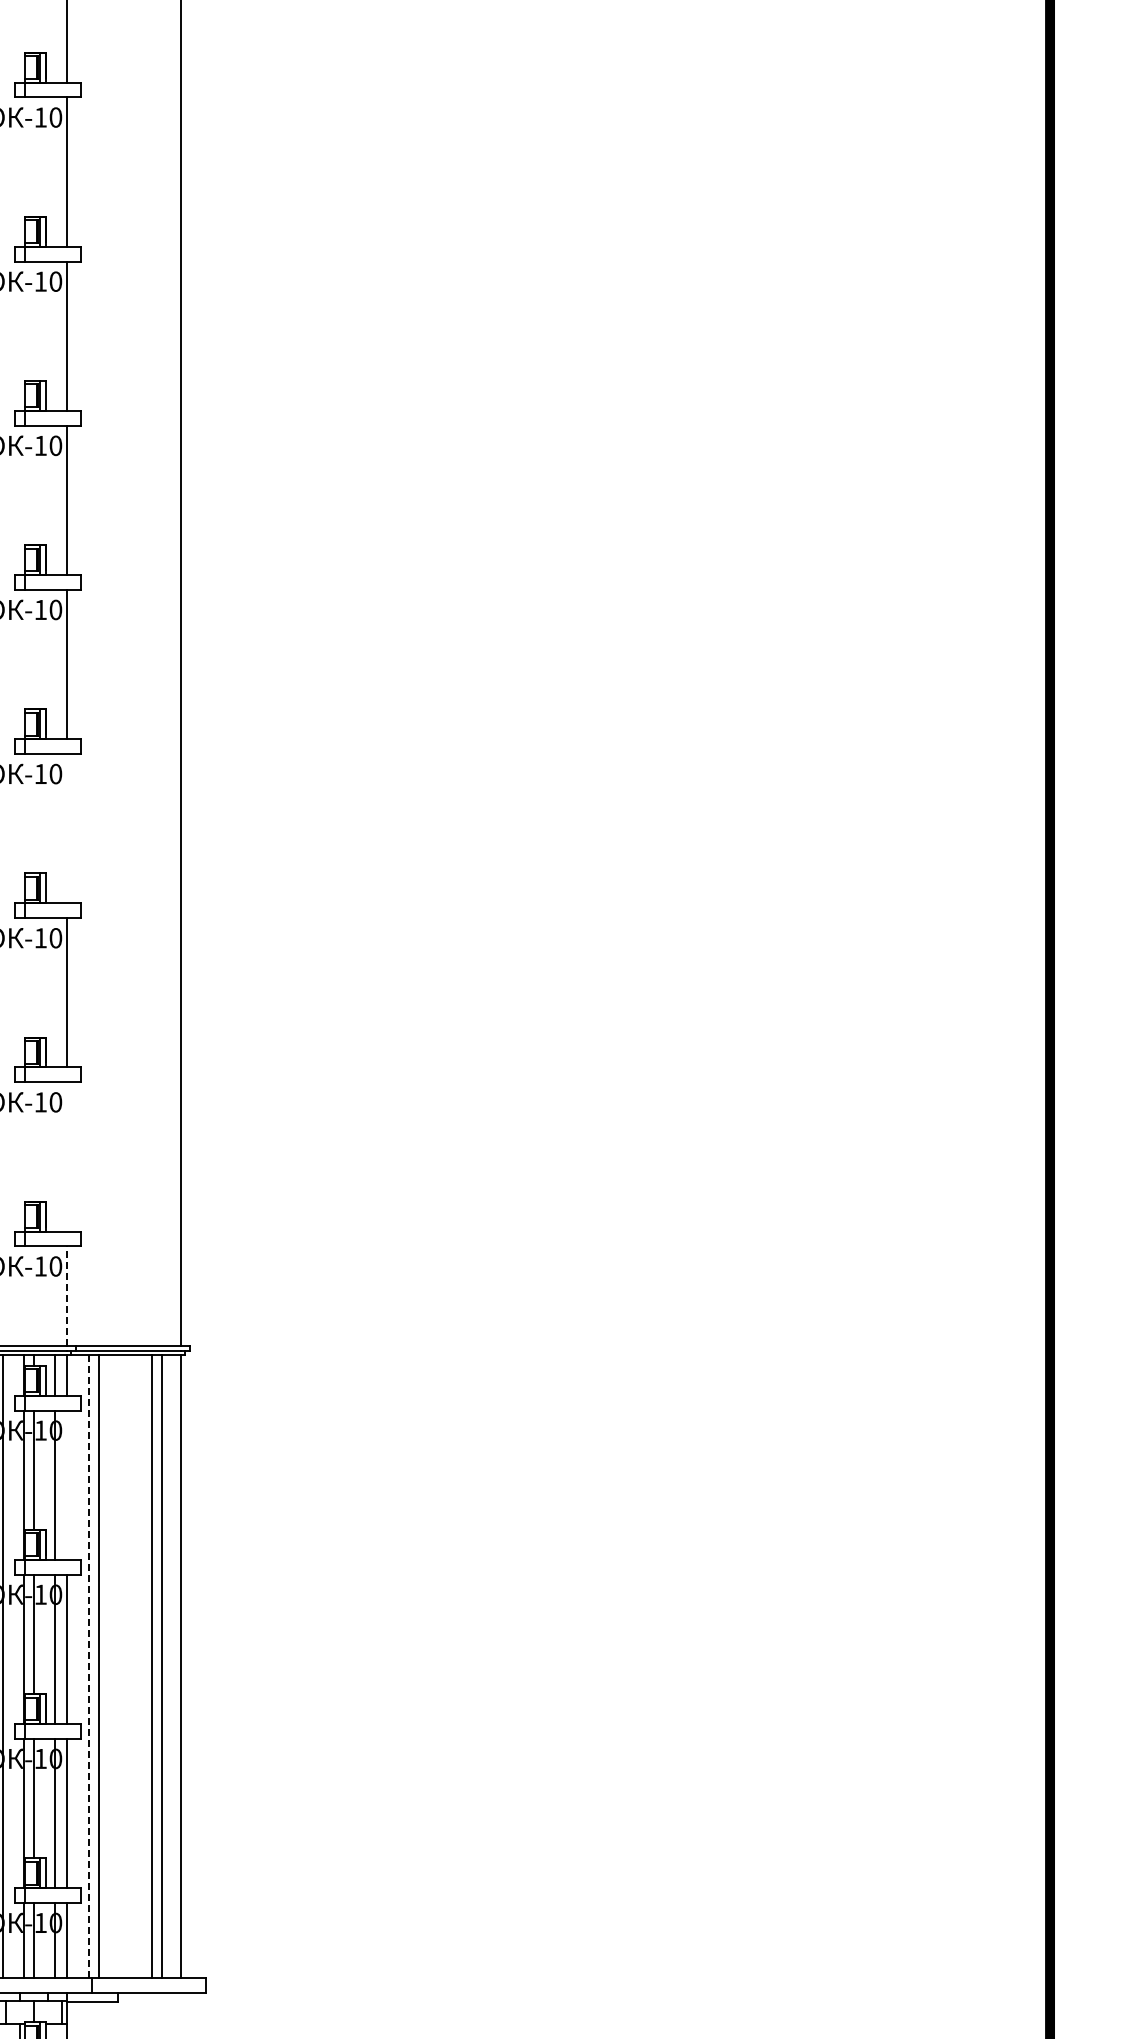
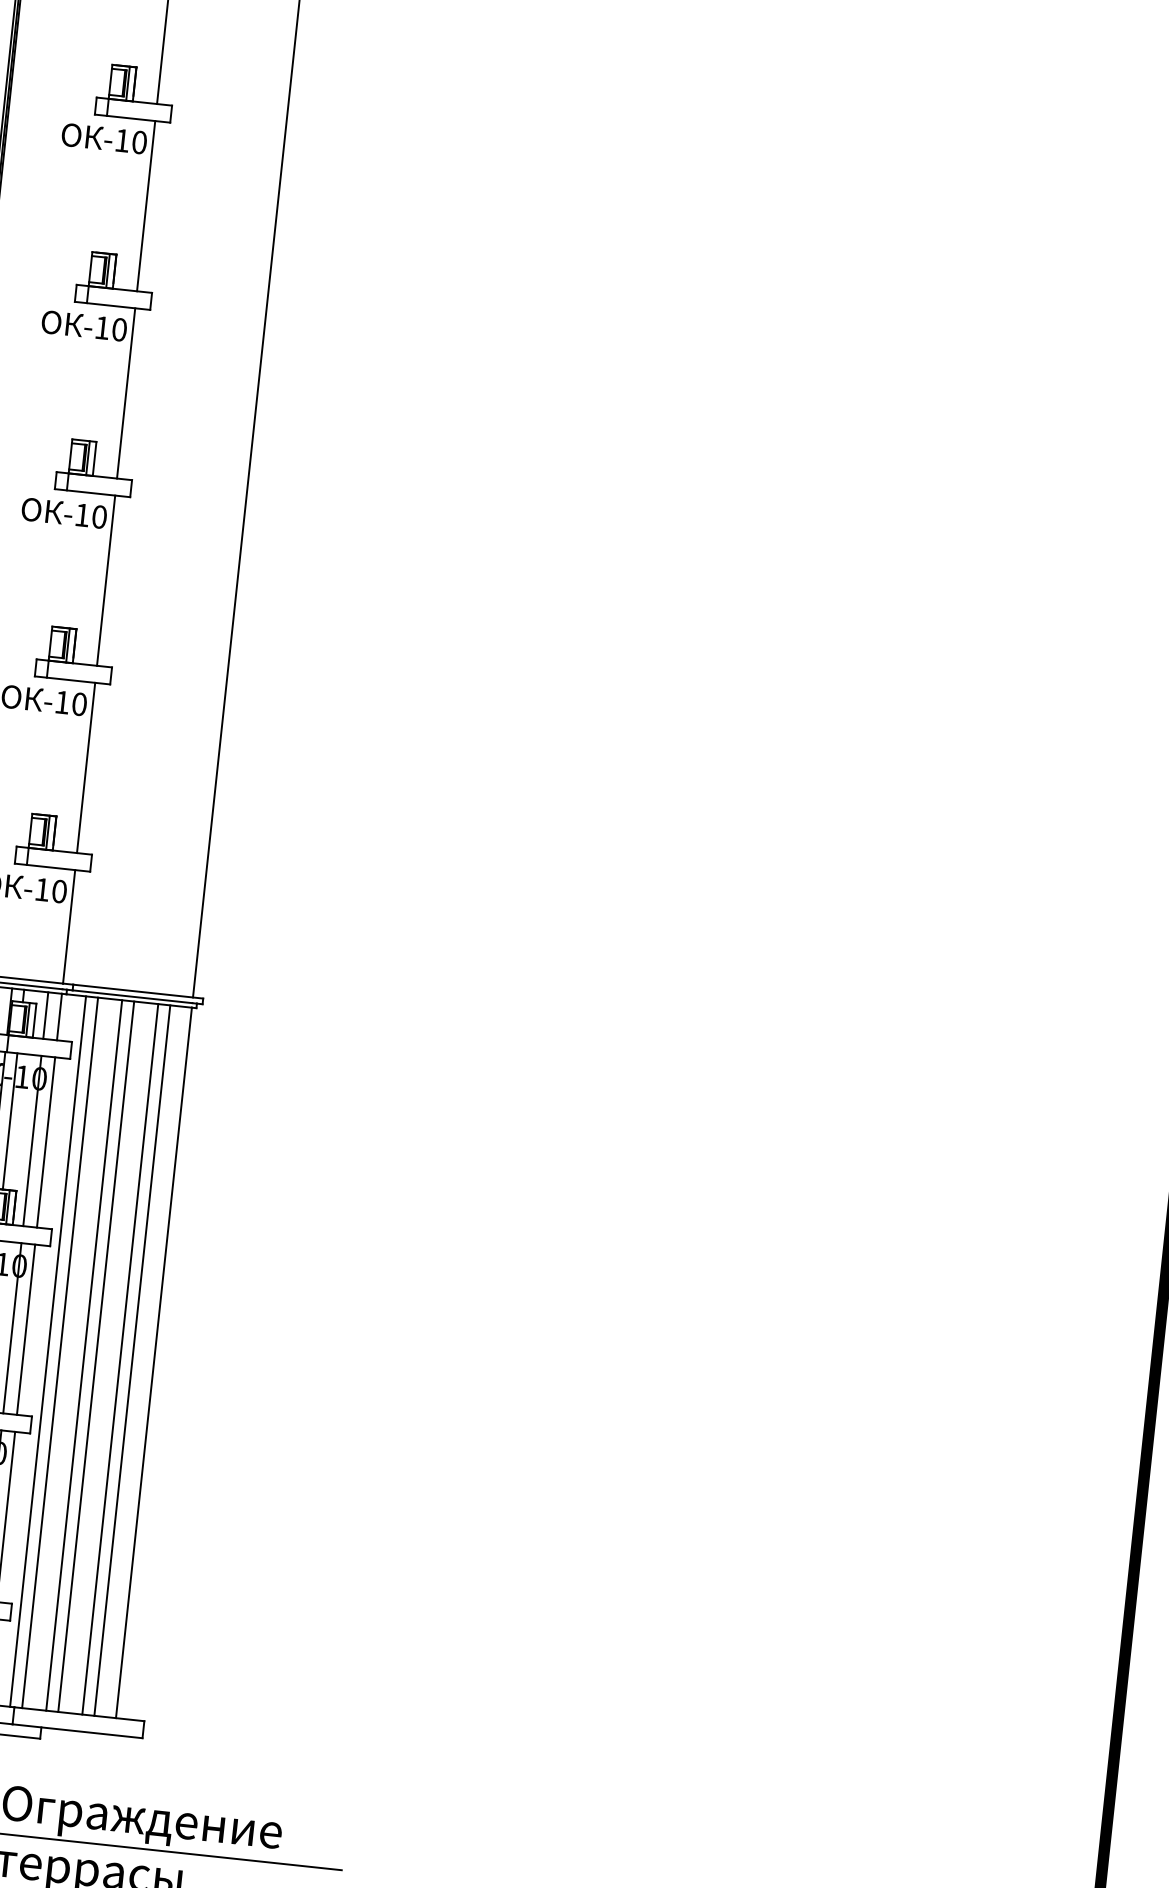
line: (67, 828) -> (126, 393), added
line: (67, 1156) -> (86, 767), added
line: (67, 1296) -> (69, 927), dashed -> solid
line: (67, 1484) -> (46, 1141), added
line: (120, 1665) -> (84, 1354), added
line: (130, 1665) -> (96, 1355), added
line: (88, 1666) -> (48, 1351), dashed -> solid

